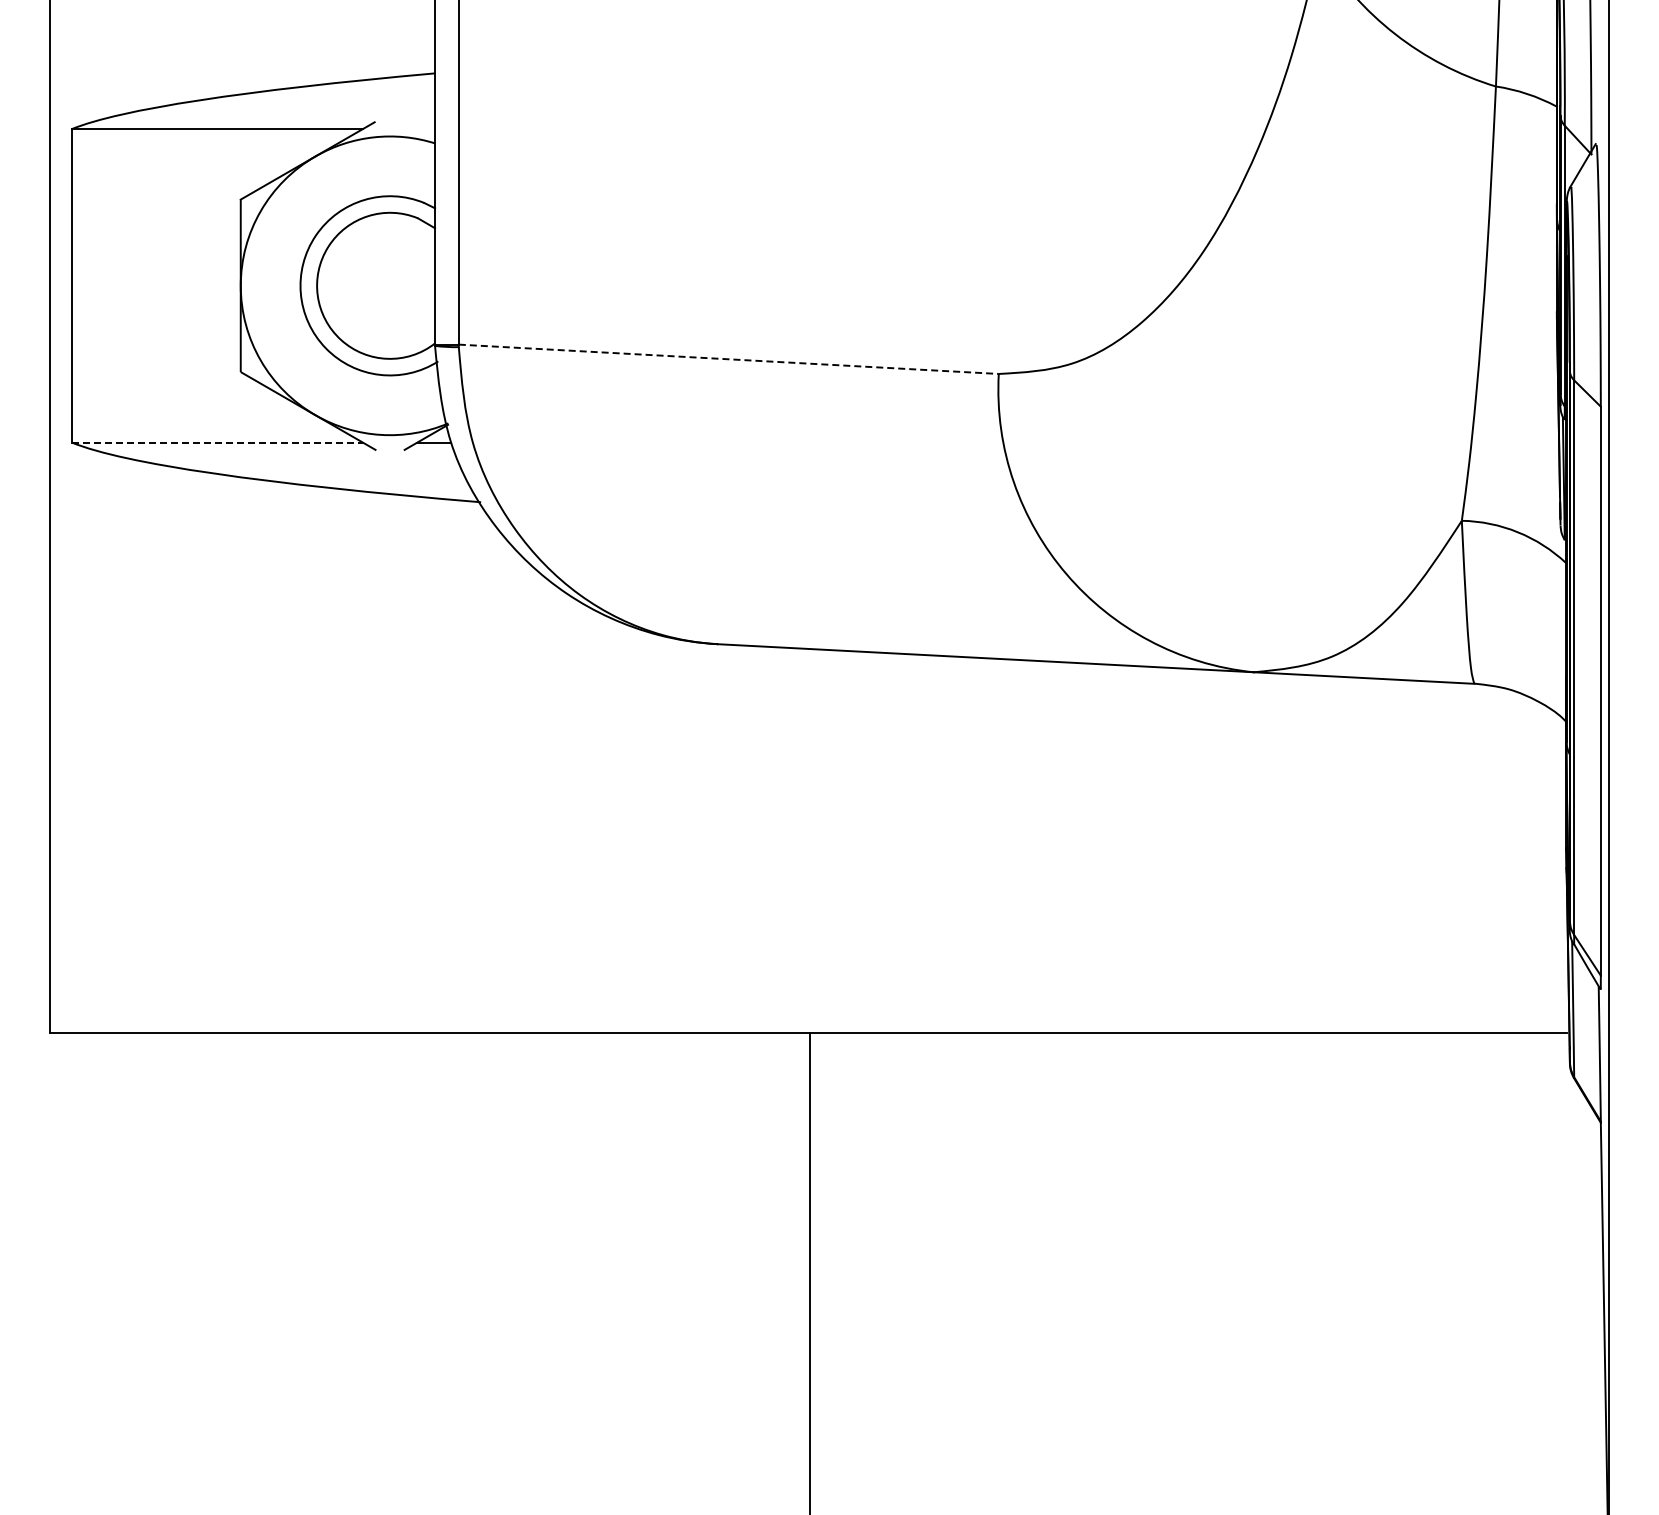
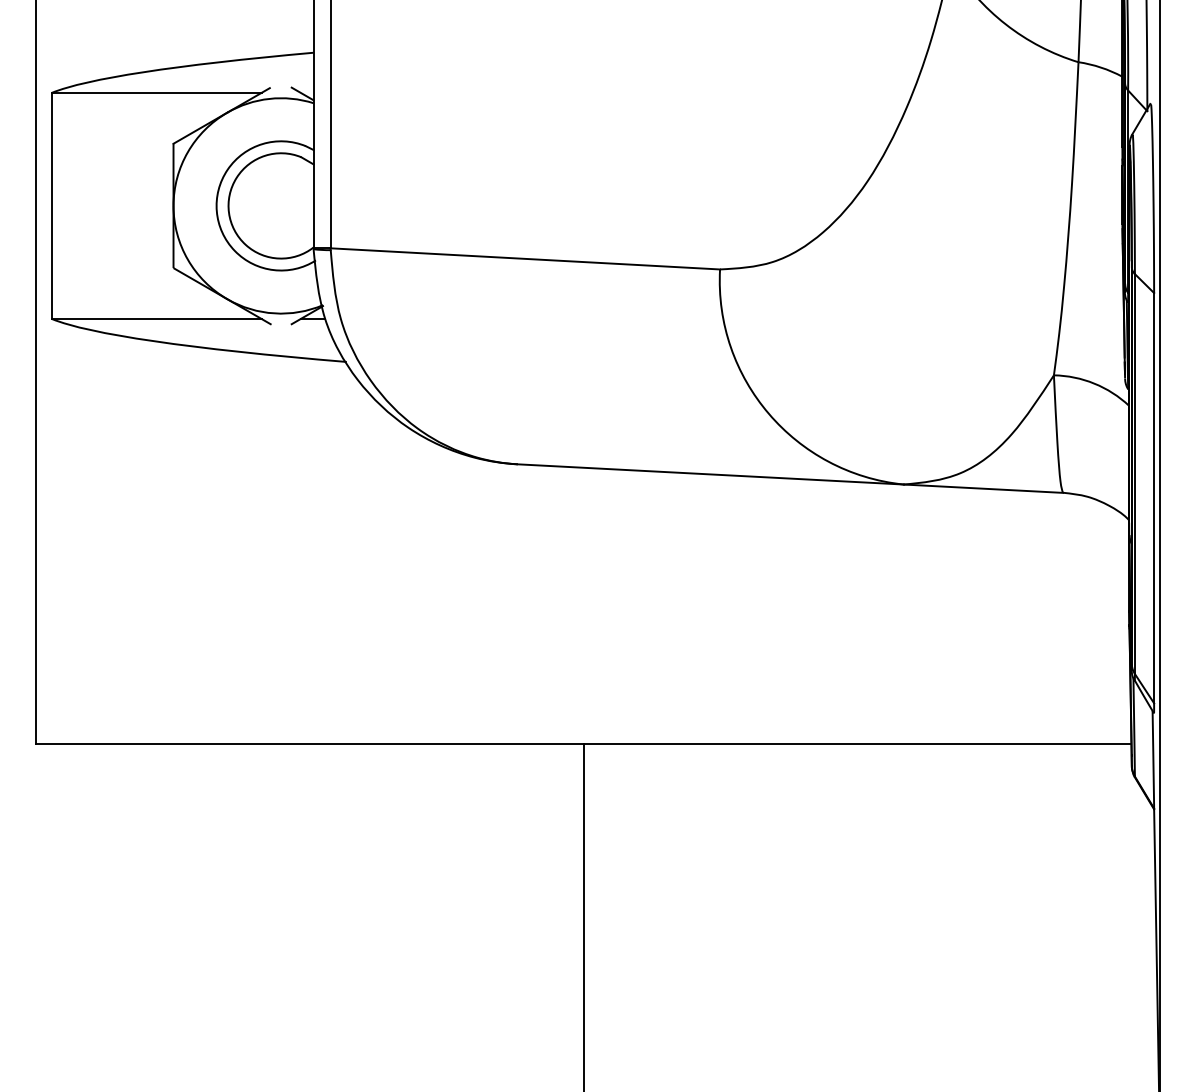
line: (419, 130) -> (302, 93), added
line: (729, 359) -> (525, 259), dashed -> solid
line: (218, 442) -> (157, 318), dashed -> solid

